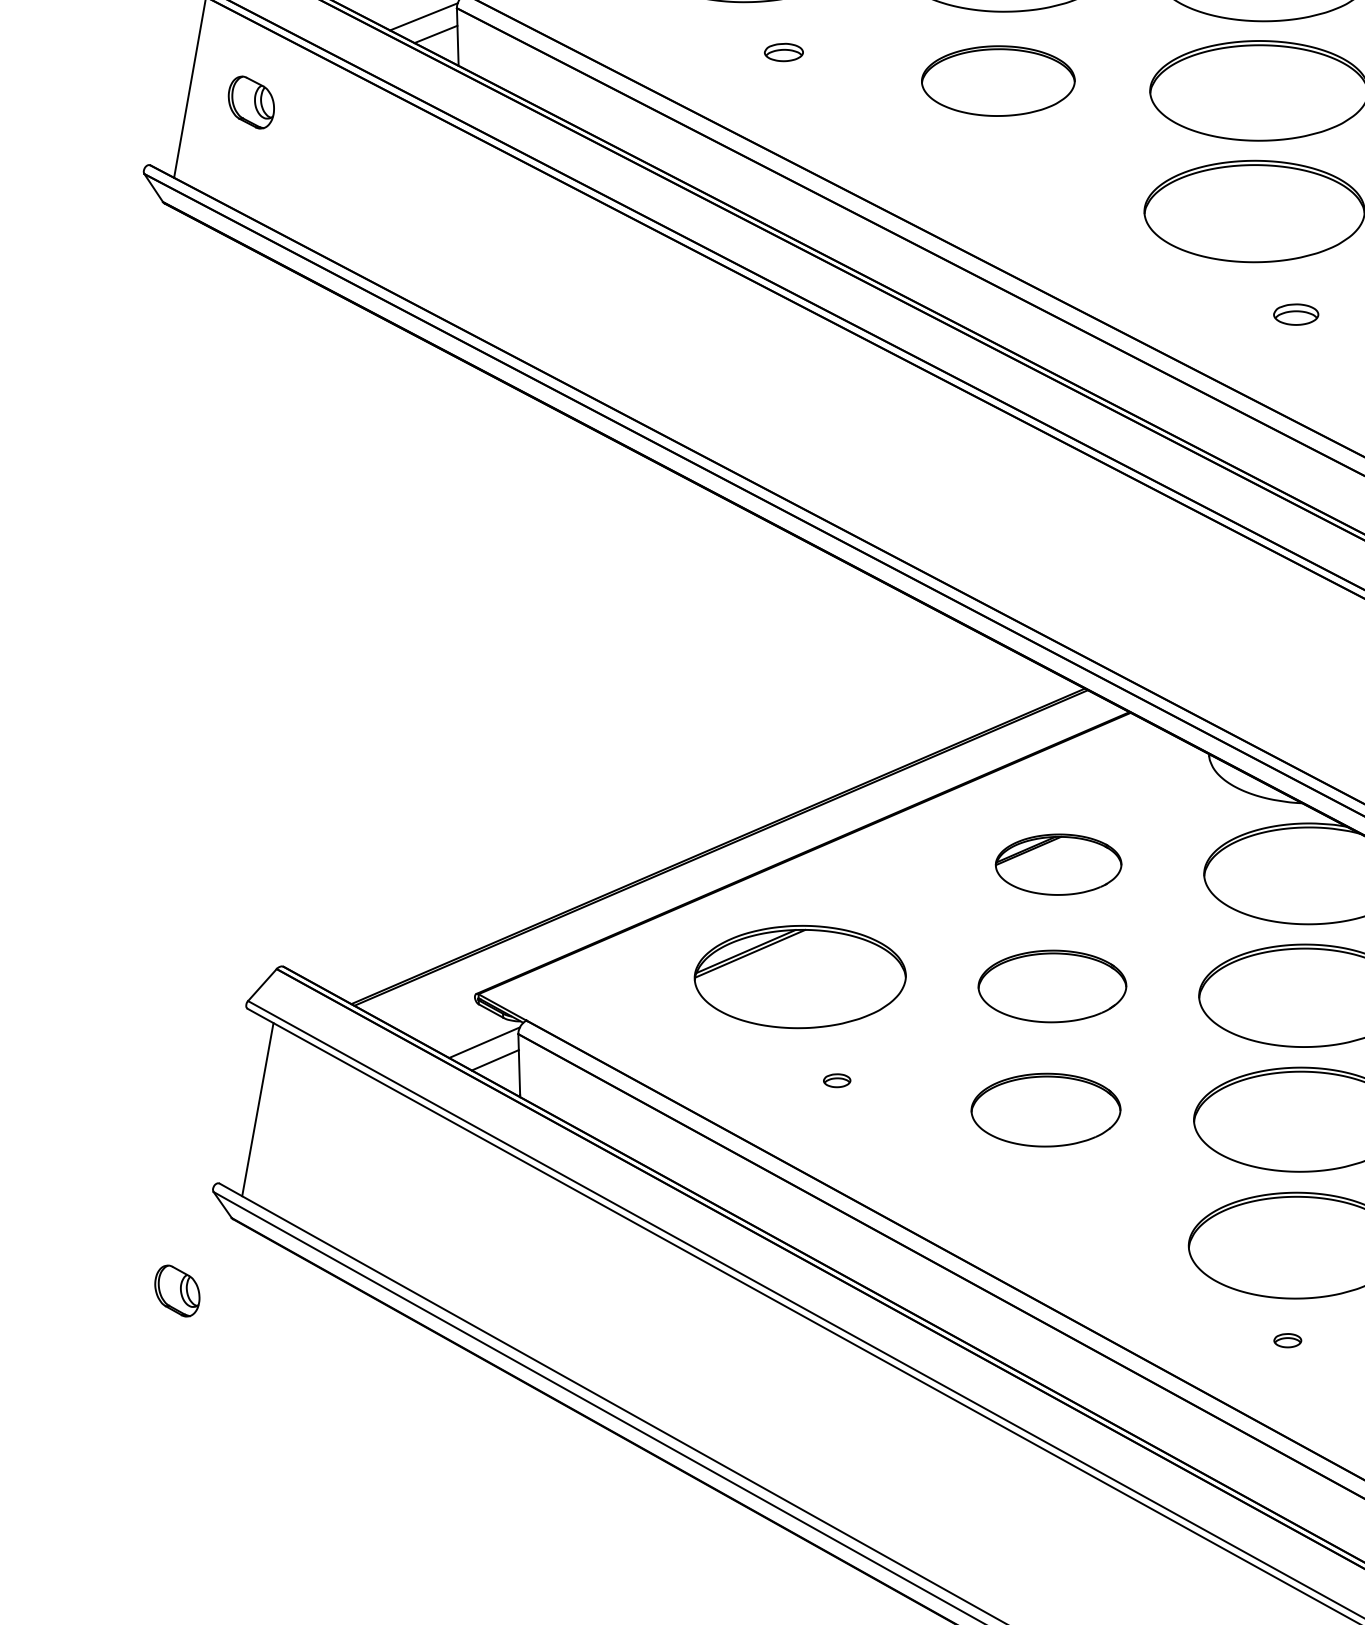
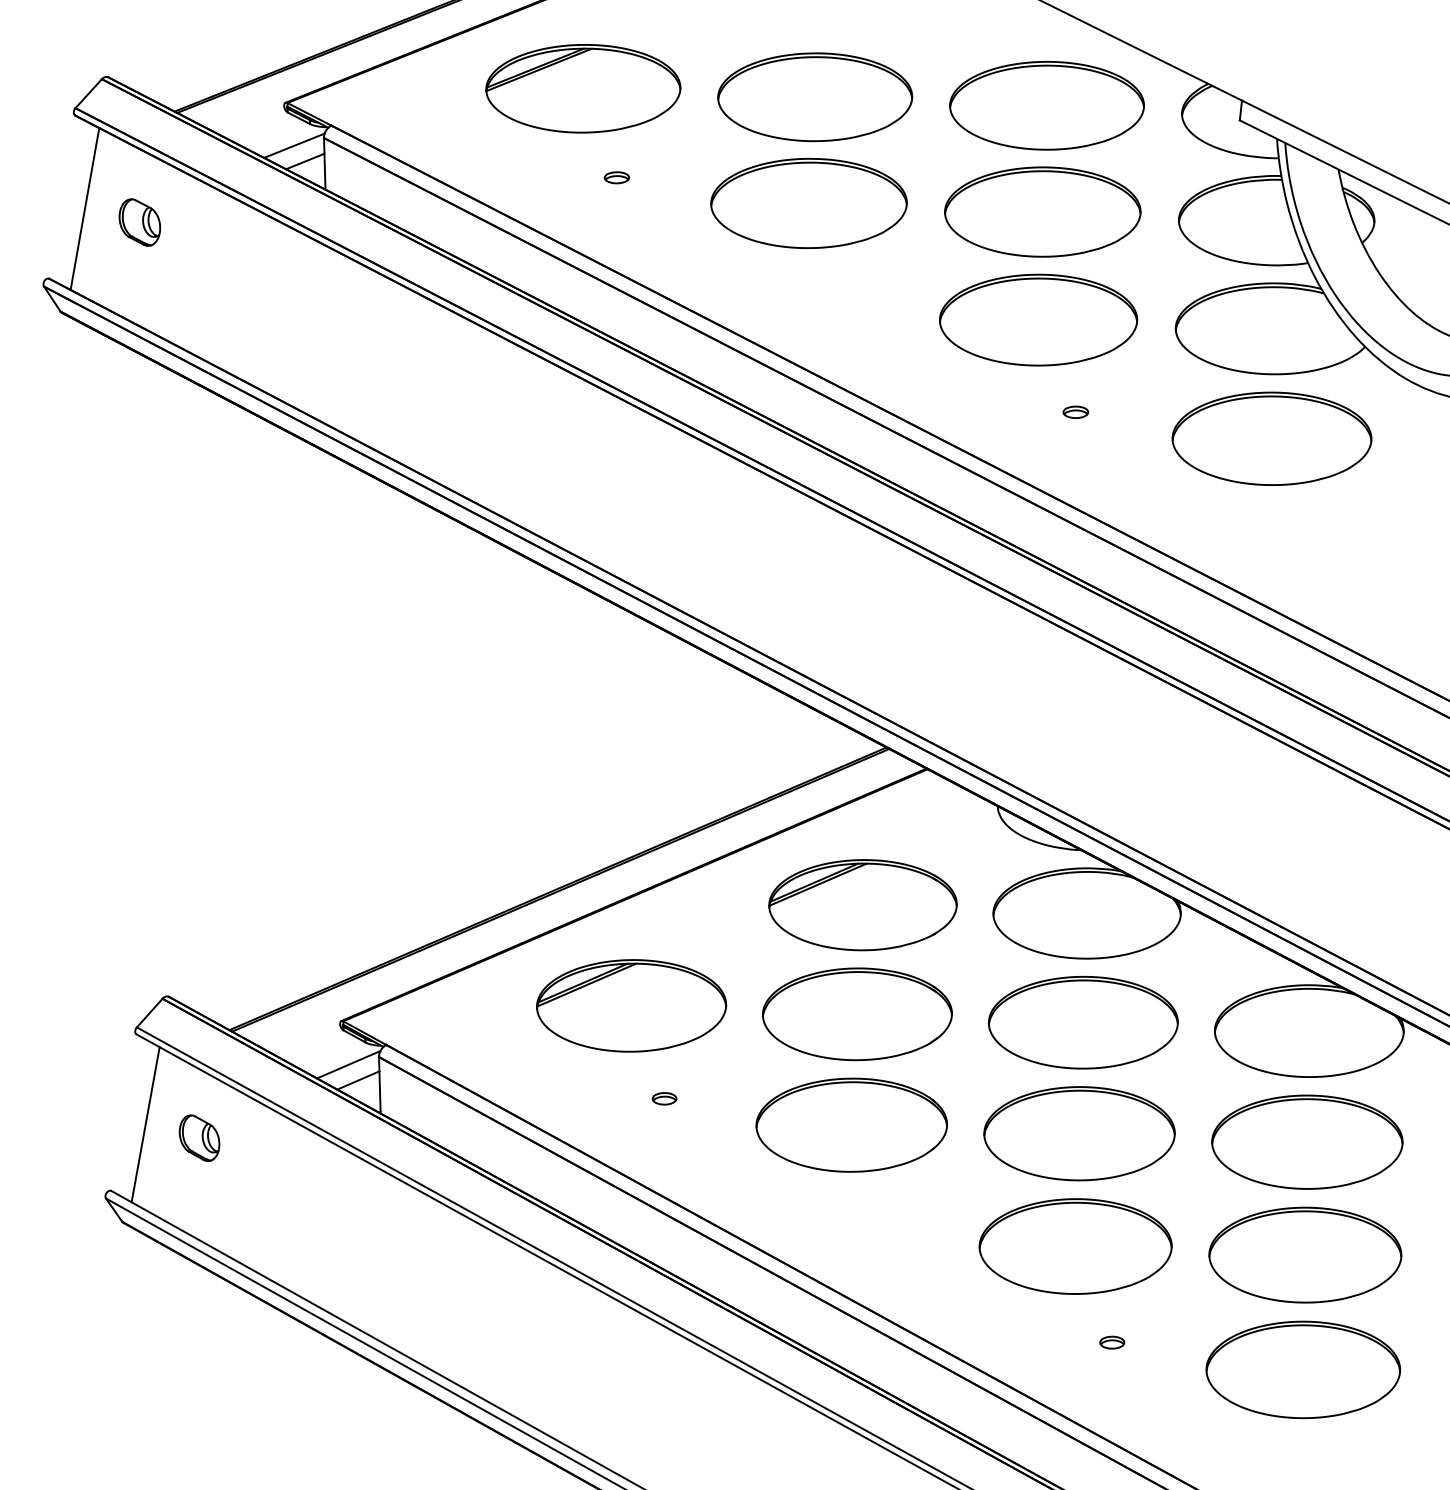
part: (783, 52) -> (616, 177), size x0.71
part: (997, 80) -> (808, 202), size x1.43
part: (1295, 313) -> (1075, 411), size x0.62
part: (1058, 864) -> (862, 905), size x1.67
part: (1052, 986) -> (857, 1014), size x1.43
part: (1045, 1109) -> (851, 1124), size x1.43
part: (177, 1290) -> (199, 1137), moved
part: (1288, 1340) -> (1112, 1342), moved

